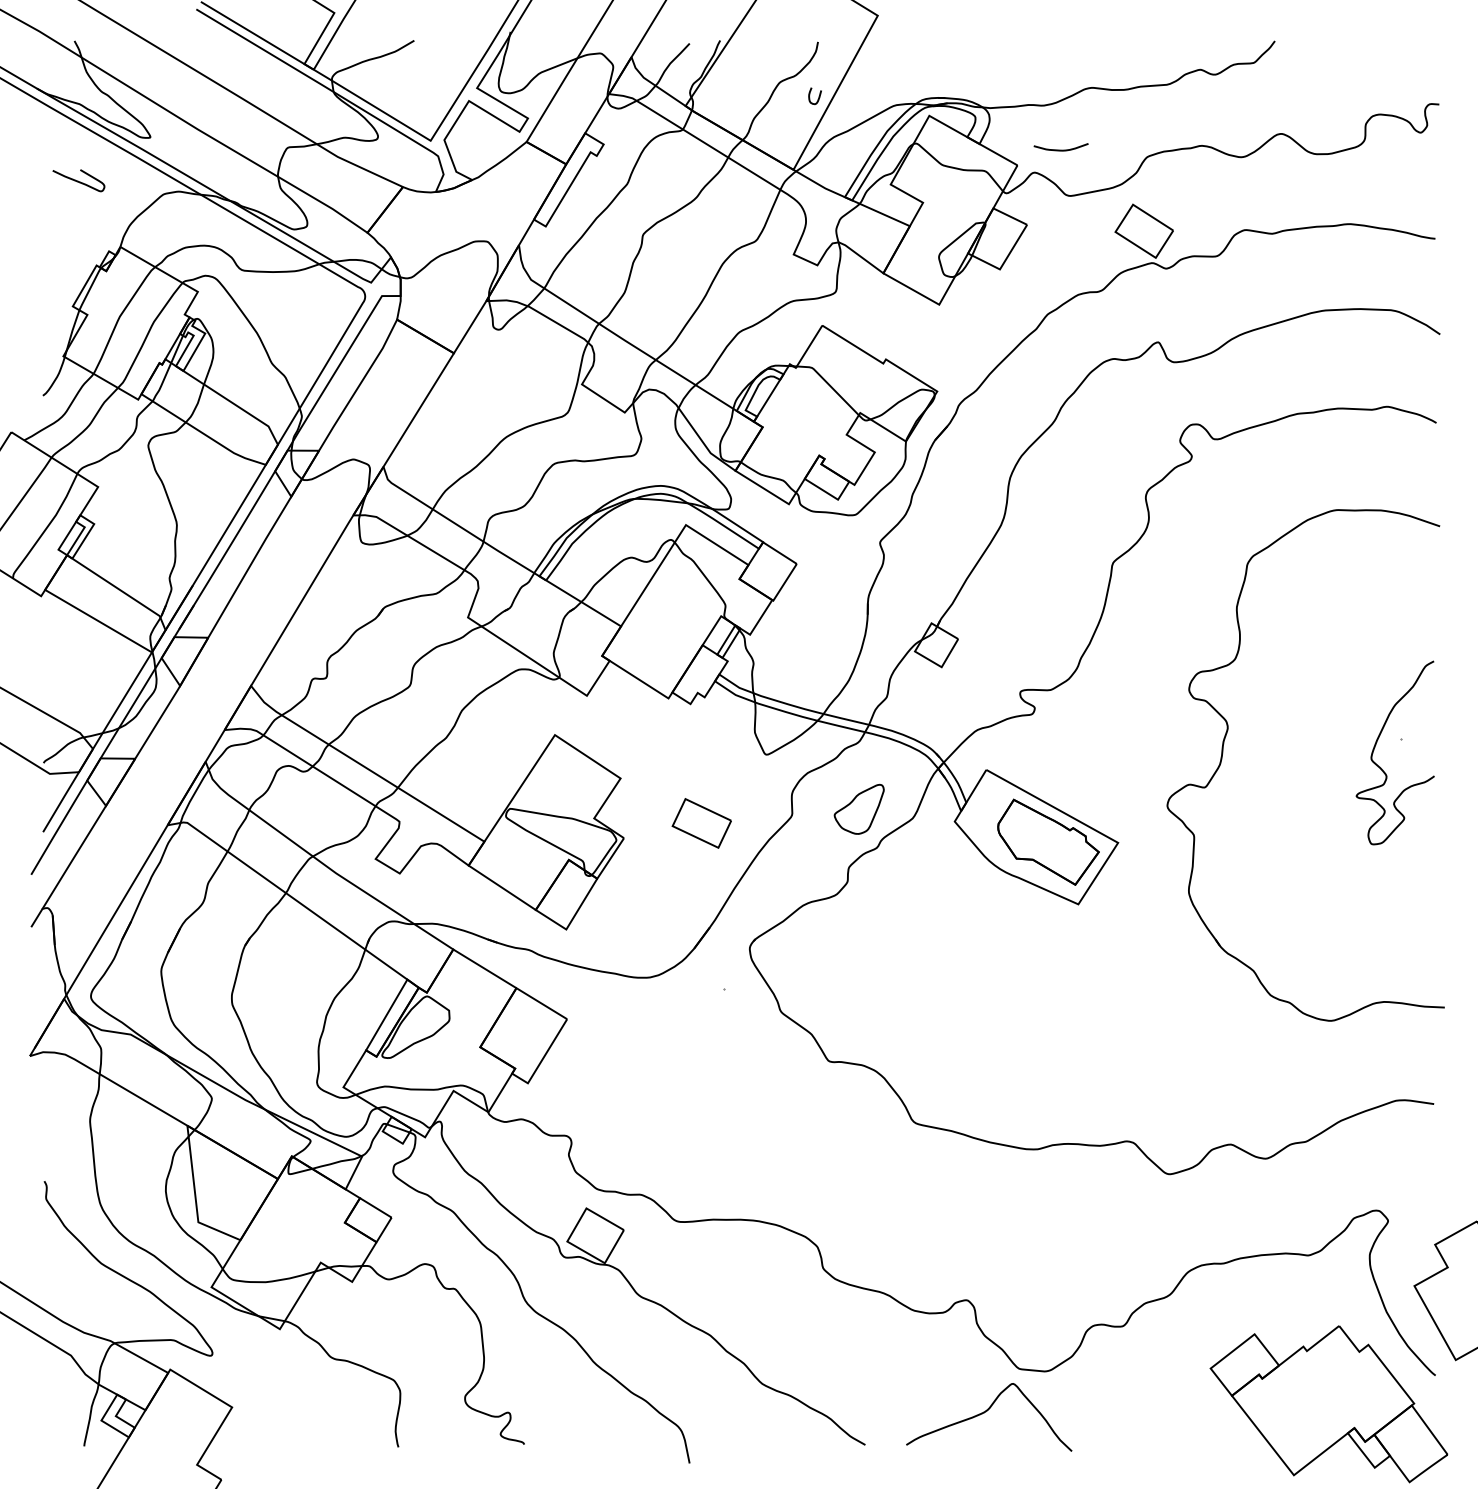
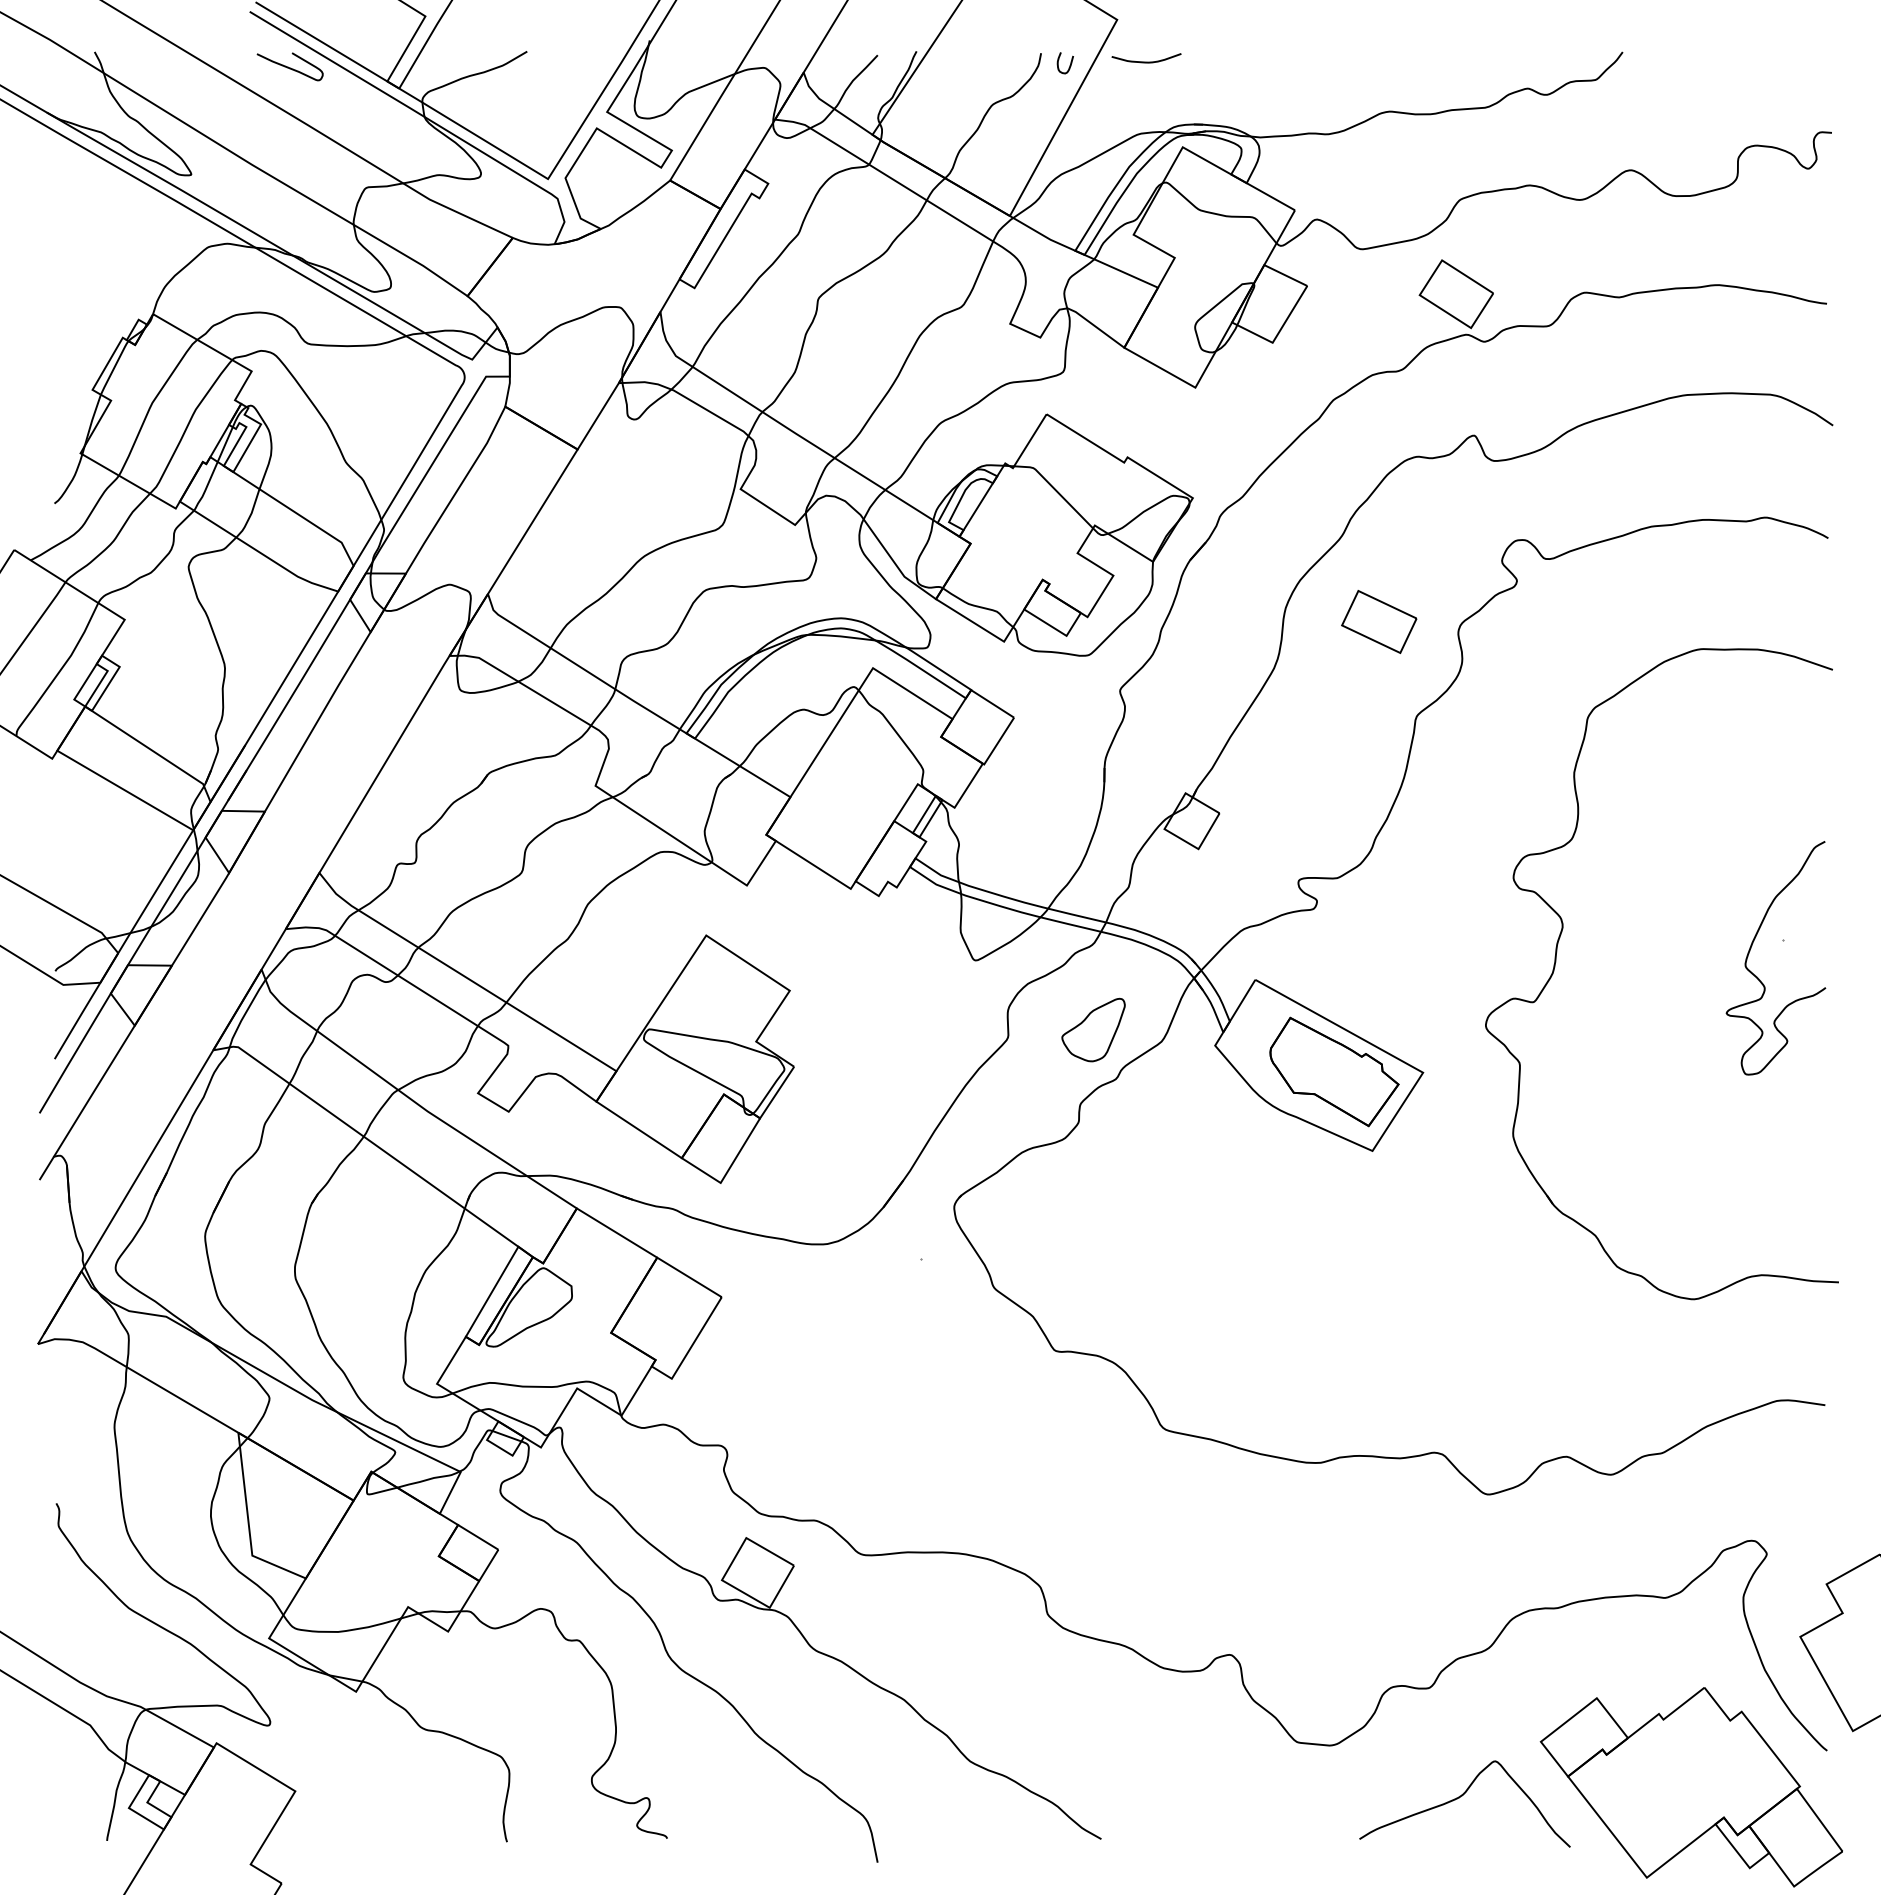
curve: (818, 97) -> (1069, 65), moved
curve: (1061, 149) -> (1146, 61), moved
curve: (77, 180) -> (288, 66), moved
part: (702, 823) -> (1379, 621), moved
curve: (984, 1413) -> (1459, 1798), moved

